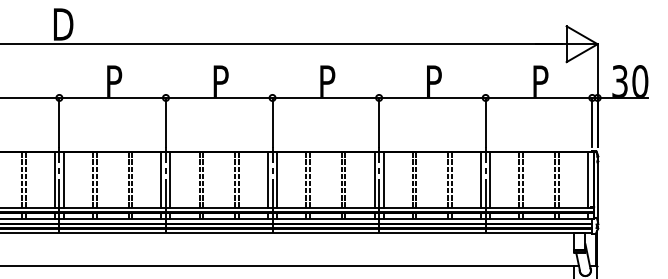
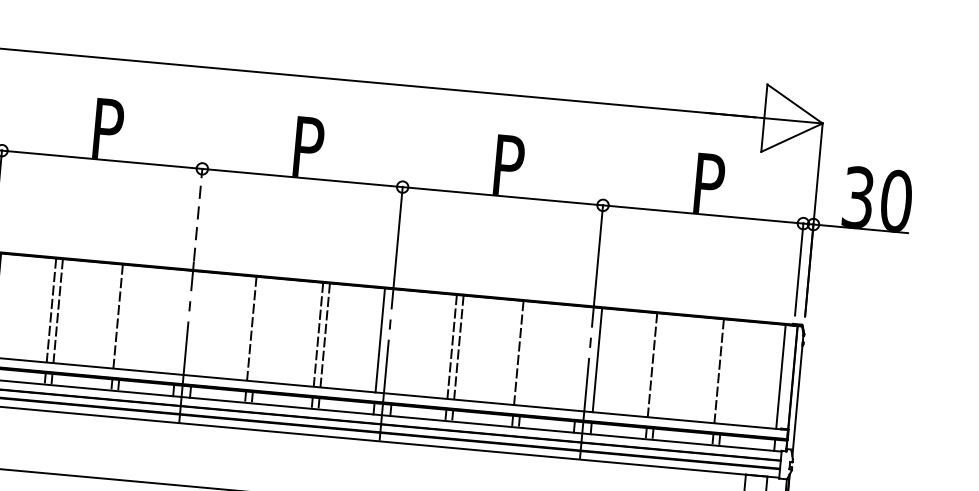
line: (272, 122) -> (198, 215), solid -> dashed
line: (238, 179) -> (124, 316), removed
line: (268, 179) -> (180, 321), removed
line: (277, 179) -> (197, 323), removed
line: (309, 179) -> (257, 328), removed
line: (383, 179) -> (396, 341), removed
line: (451, 179) -> (524, 352), removed
line: (481, 179) -> (581, 357), removed
line: (523, 179) -> (660, 365), removed
line: (558, 179) -> (725, 371), removed

